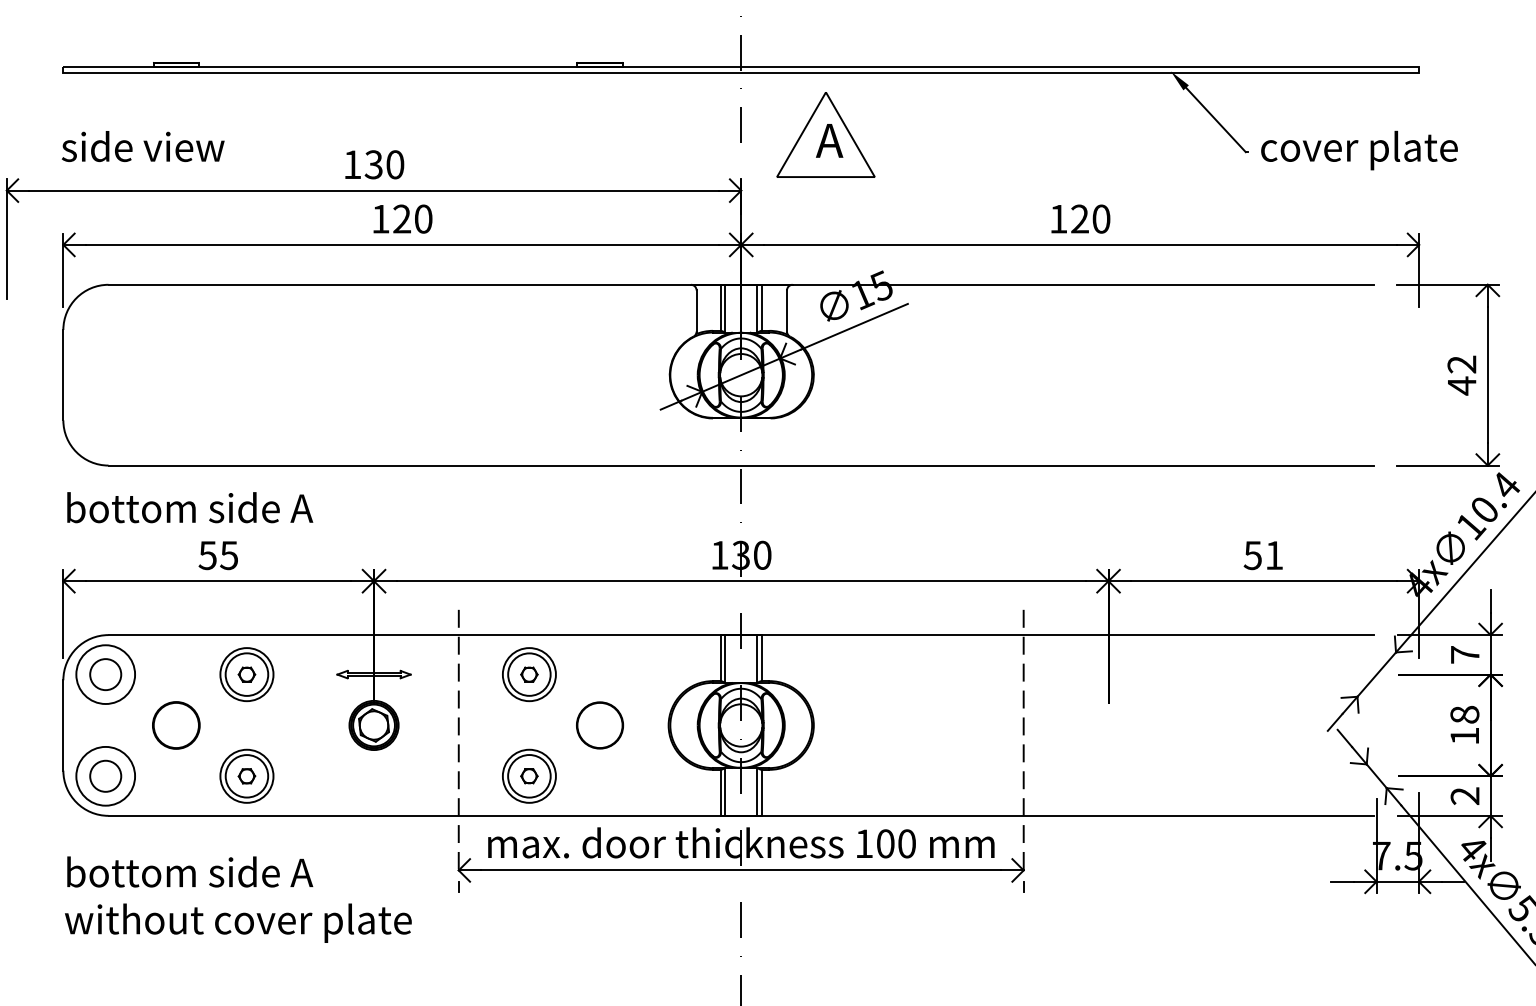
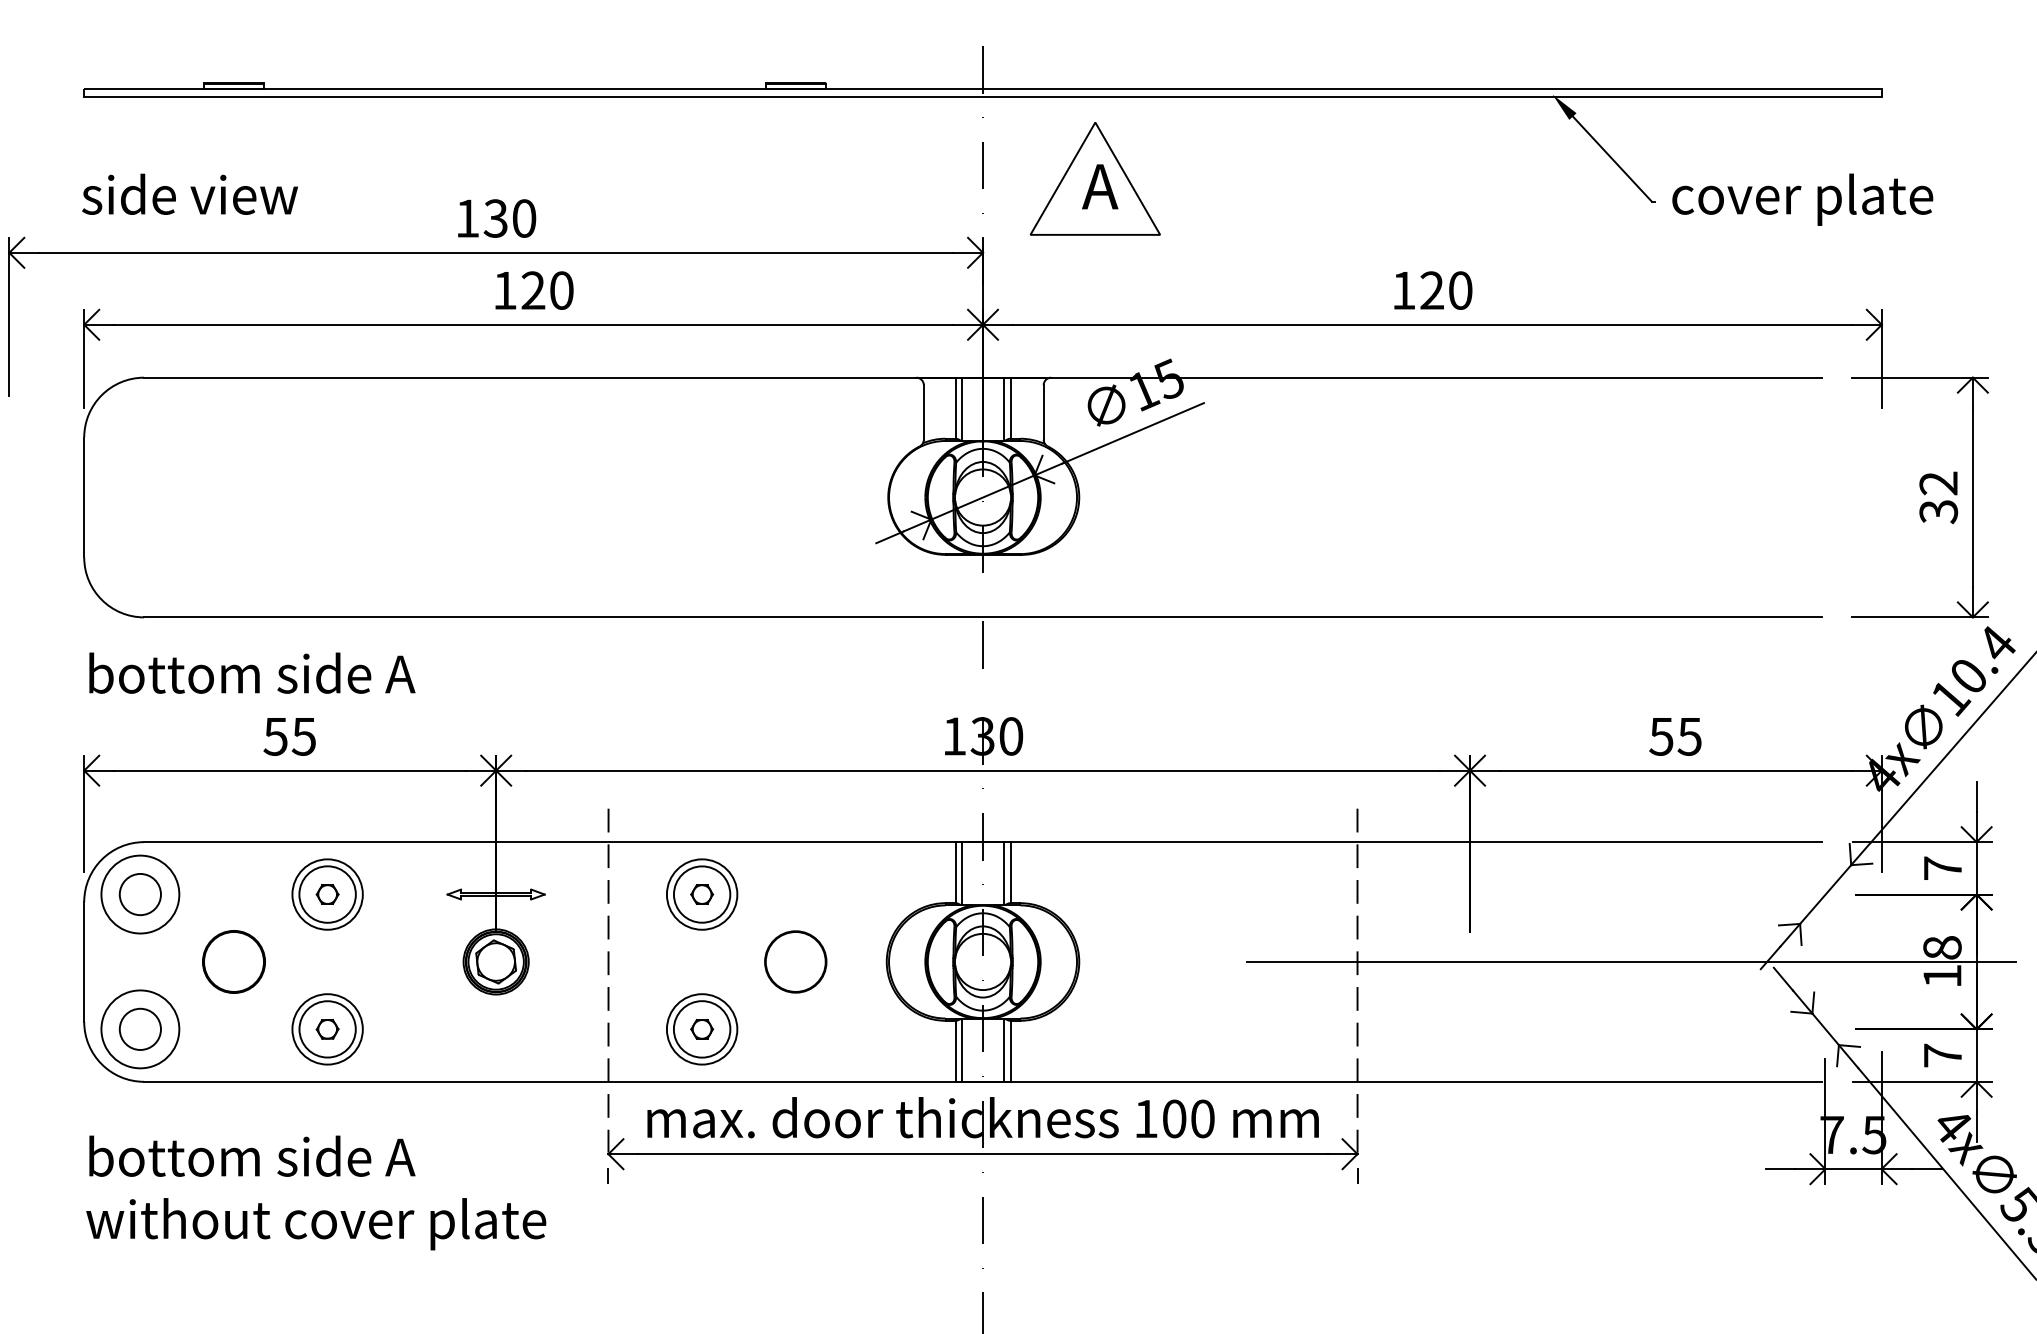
text: (1461, 385) -> (1938, 511), 42 -> 32
text: (1274, 555) -> (1689, 736), 51 -> 55
line: (1230, 725) -> (1631, 961), added
text: (1464, 796) -> (1942, 1055), 2 -> 7

